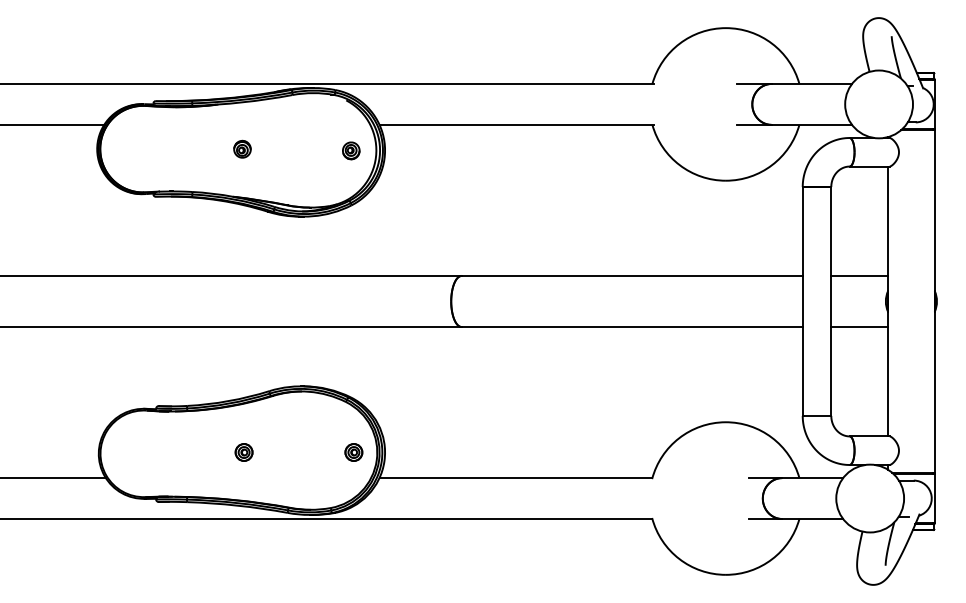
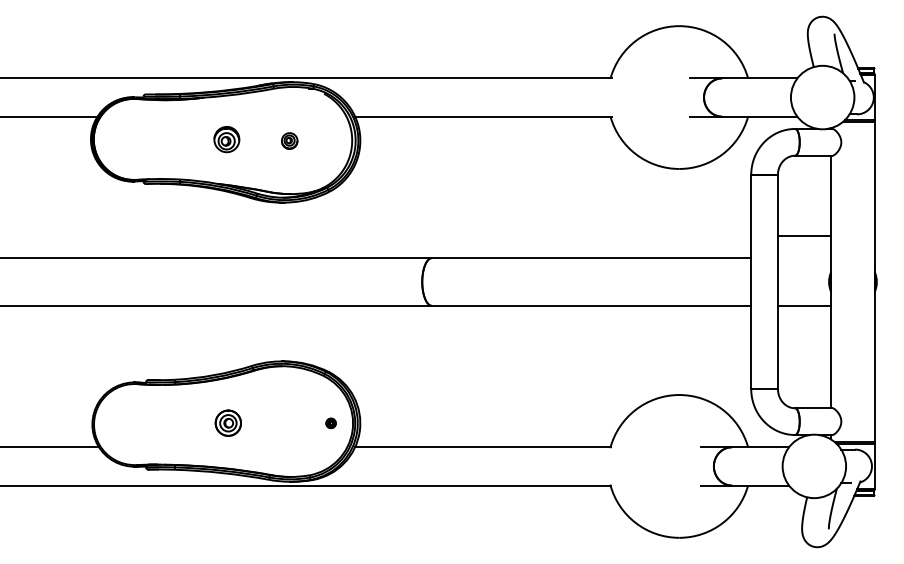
part: (242, 149) -> (226, 139), size x1.6
part: (351, 150) -> (289, 140), moved
line: (859, 276) -> (804, 236), moved
part: (244, 452) -> (228, 423), size x1.6
part: (353, 452) -> (330, 423), size x0.6

